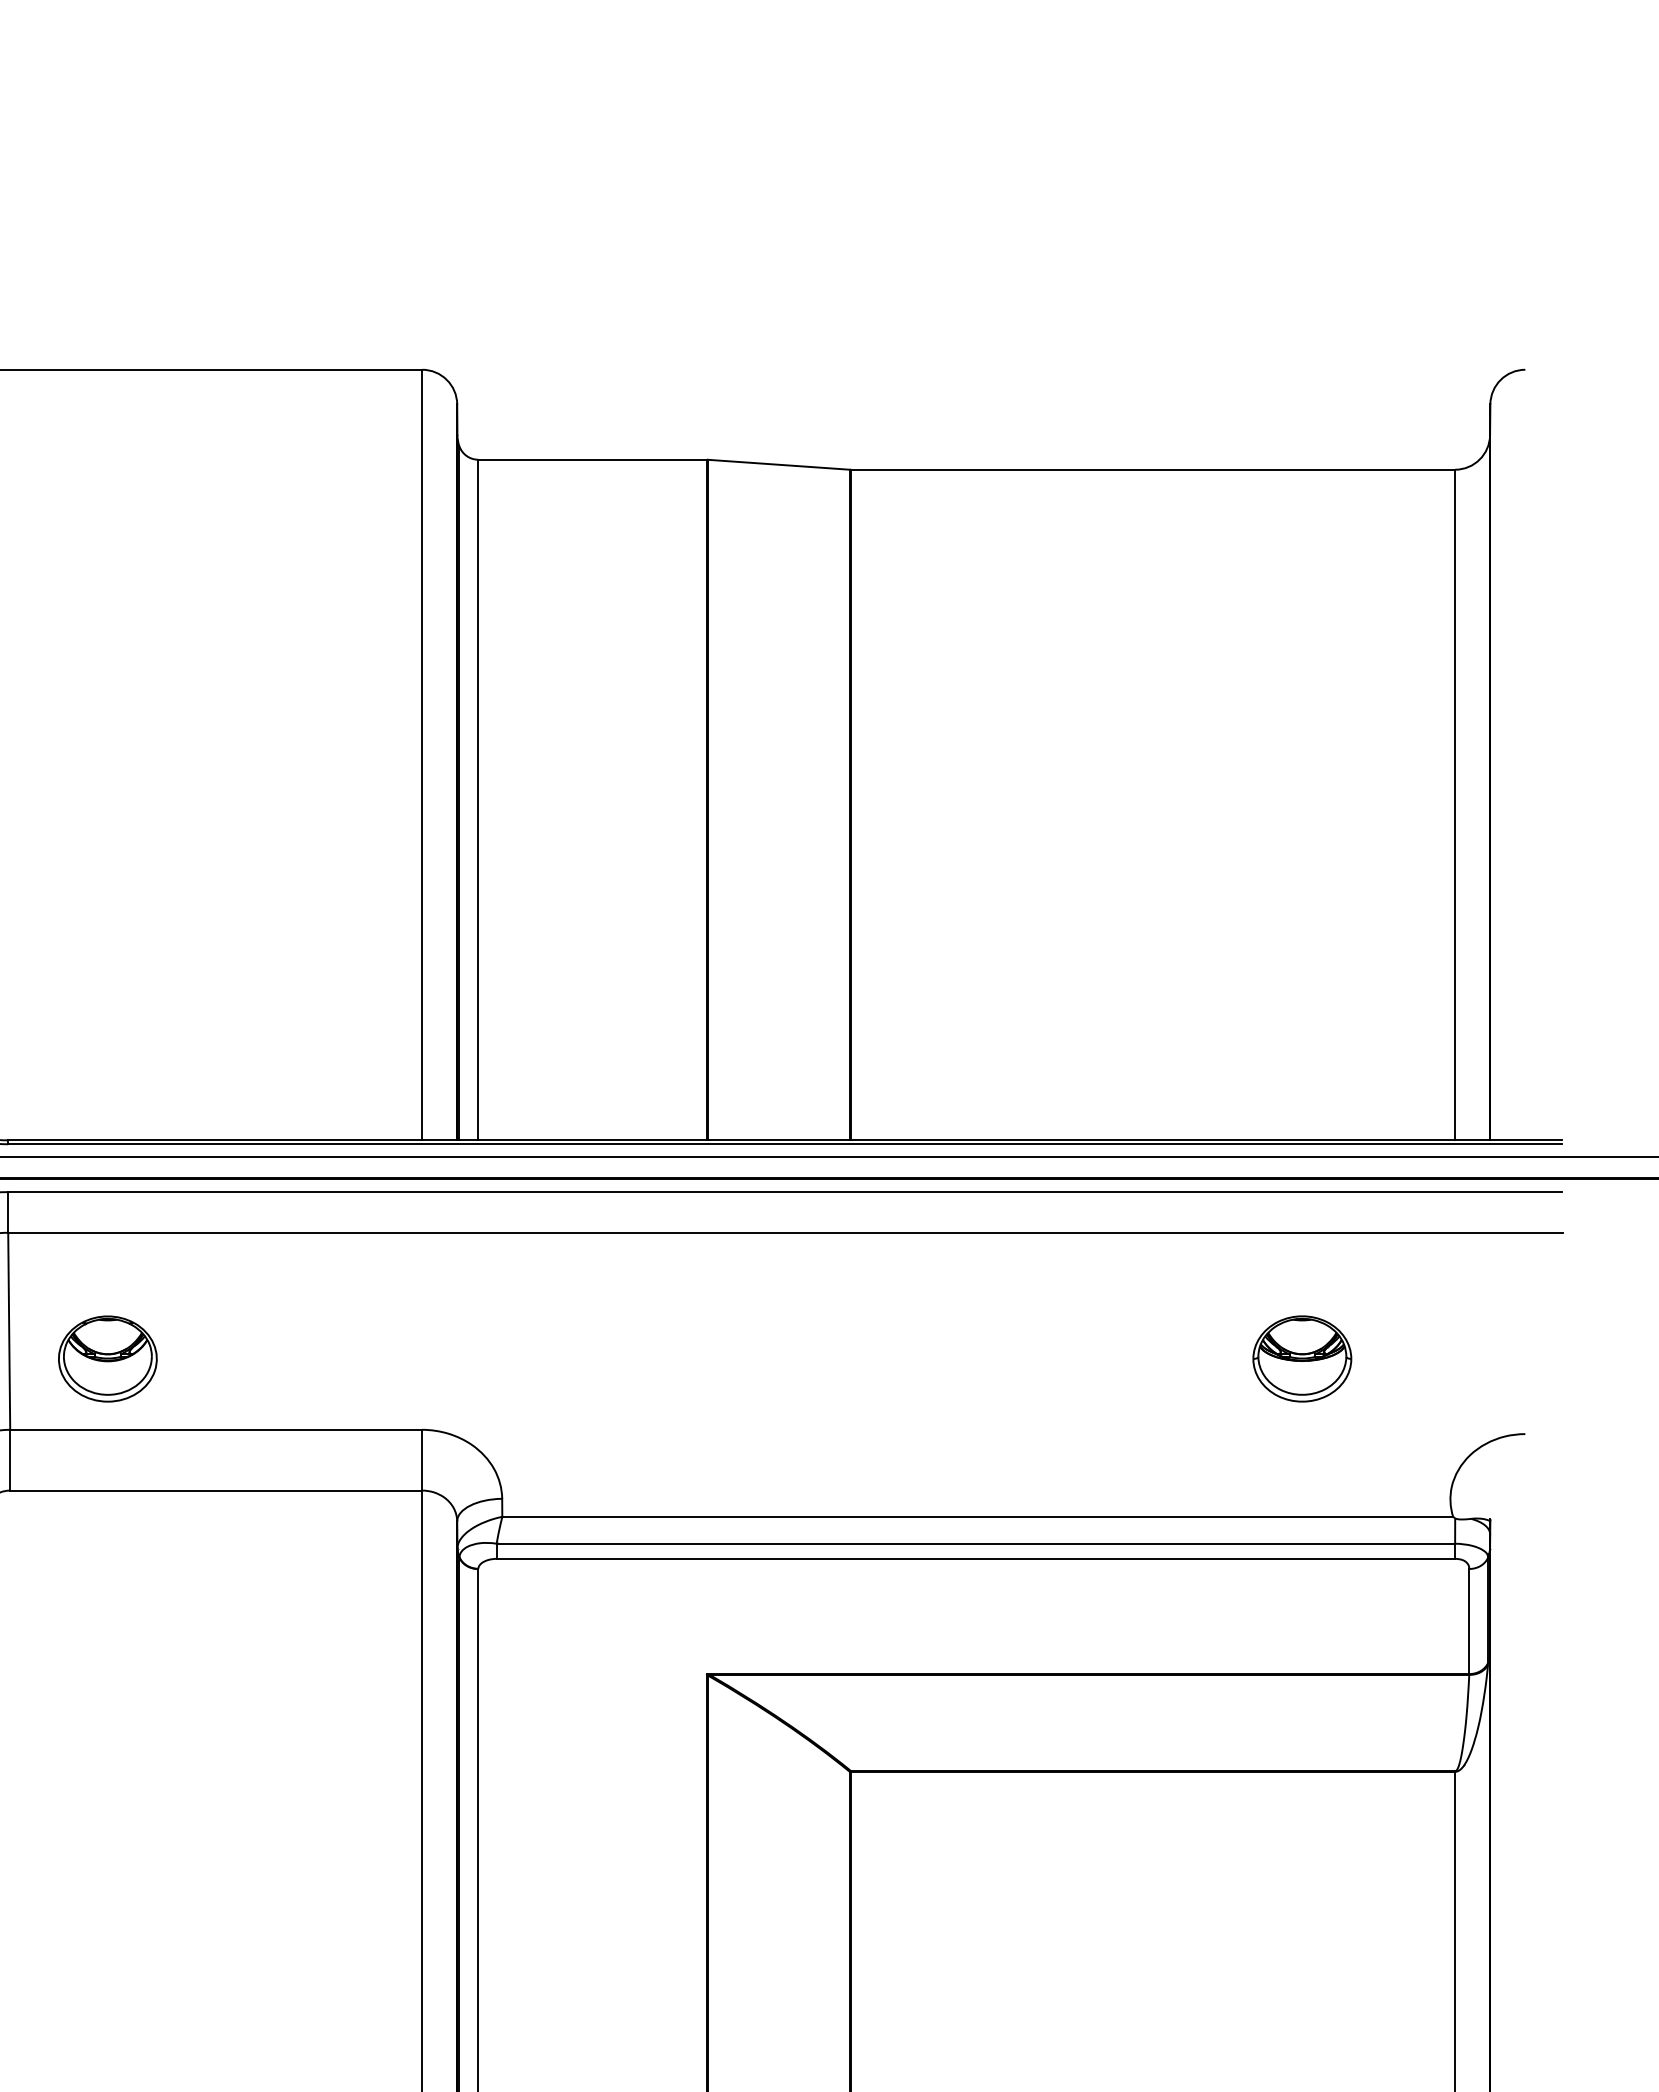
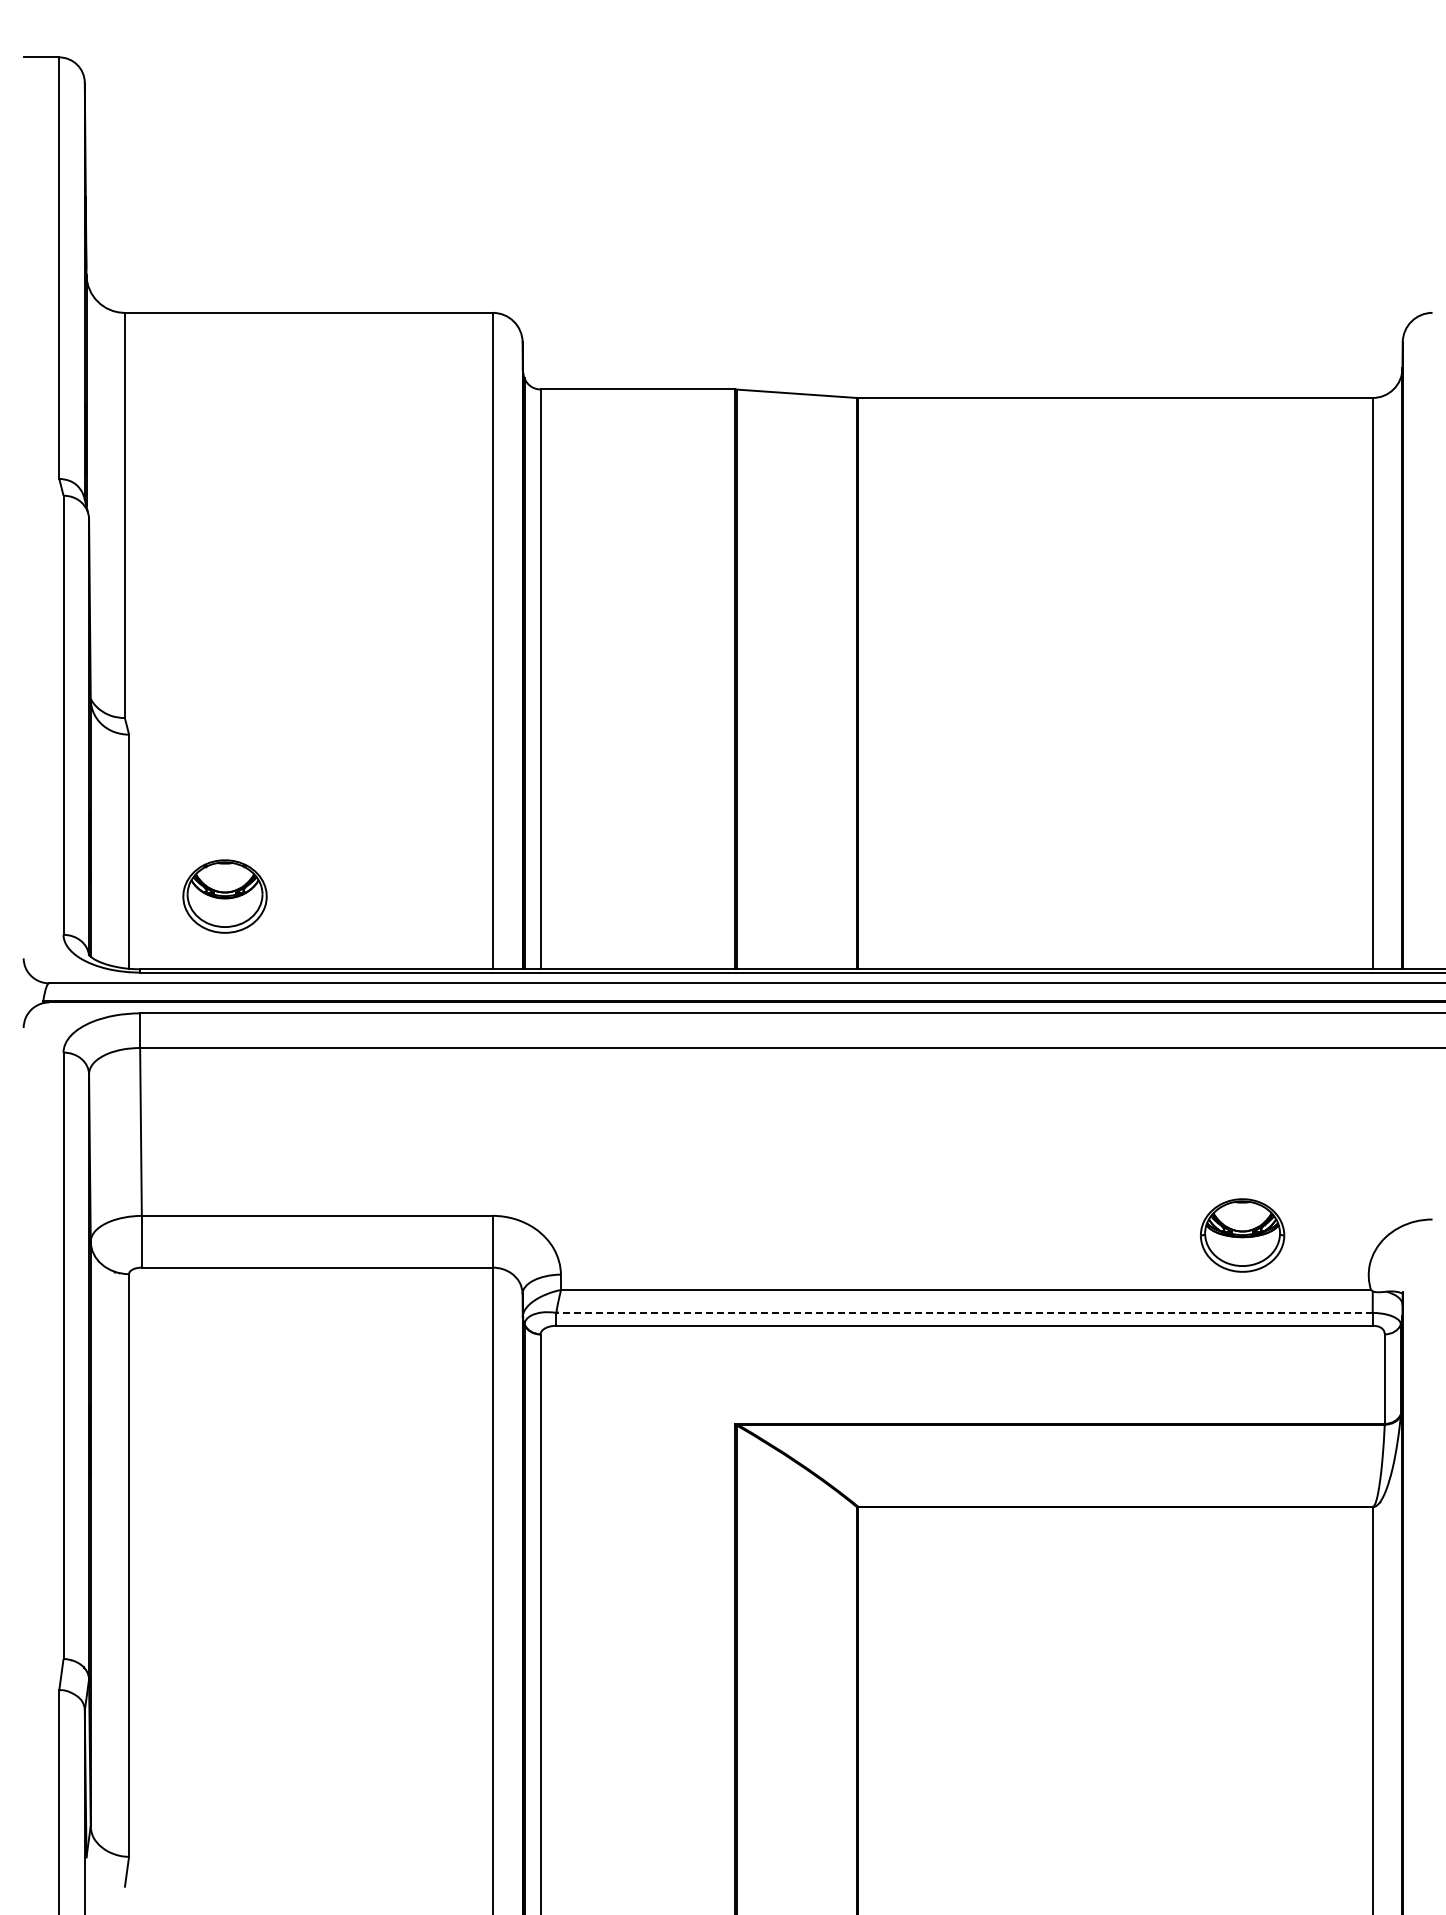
part: (107, 1358) -> (224, 896), moved
part: (1302, 1358) -> (1242, 1235), moved
line: (974, 1543) -> (963, 1312), solid -> dashed

